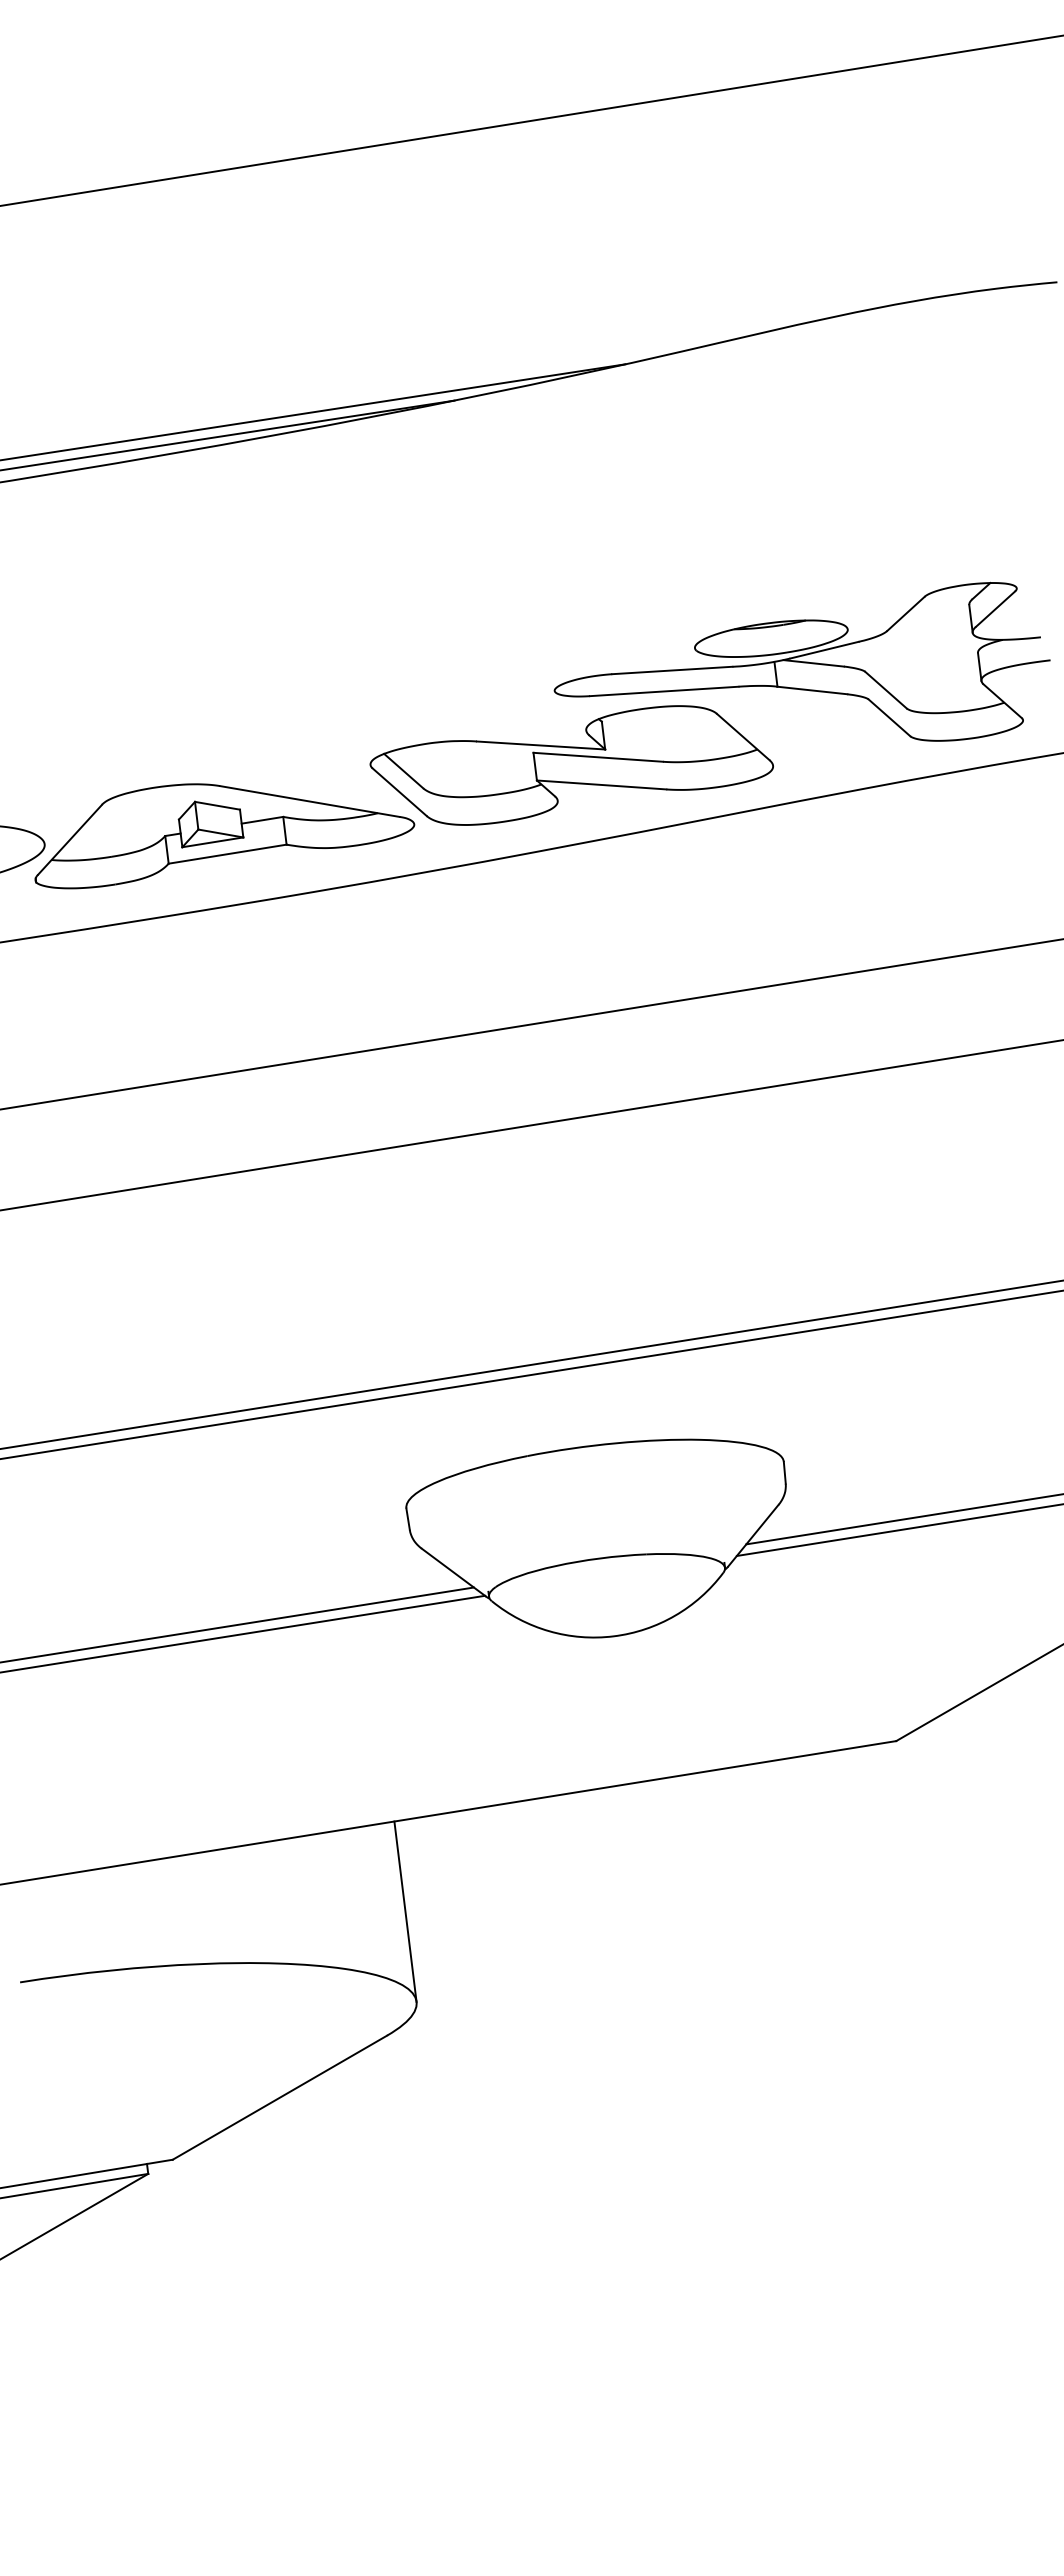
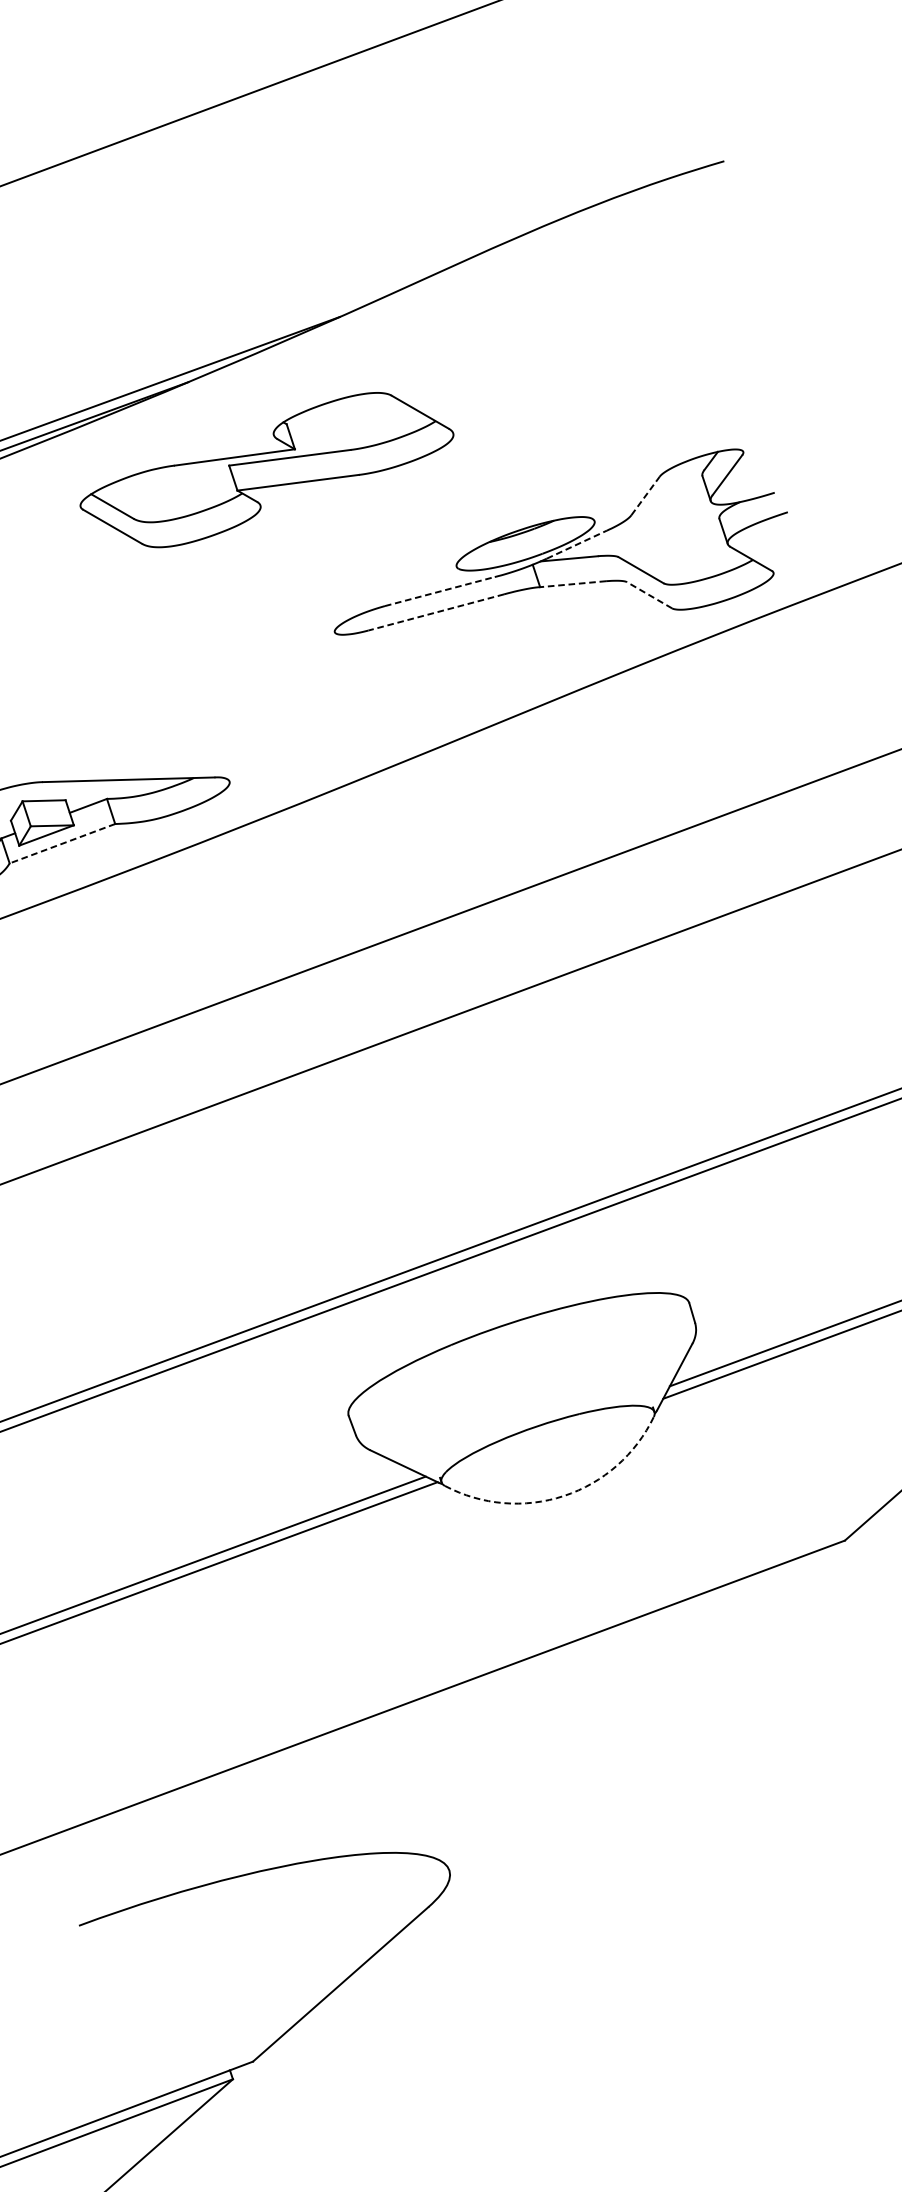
line: (906, 613) -> (645, 495), solid -> dashed
line: (824, 650) -> (576, 544), solid -> dashed
line: (672, 670) -> (440, 591), solid -> dashed
line: (811, 690) -> (572, 584), solid -> dashed
line: (663, 691) -> (435, 612), solid -> dashed
line: (889, 717) -> (649, 594), solid -> dashed
part: (571, 765) -> (266, 470), moved
line: (227, 854) -> (62, 844), solid -> dashed
arc: (613, 1636) -> (564, 1496), solid -> dashed
line: (405, 1911) -> (422, 1788), removed

